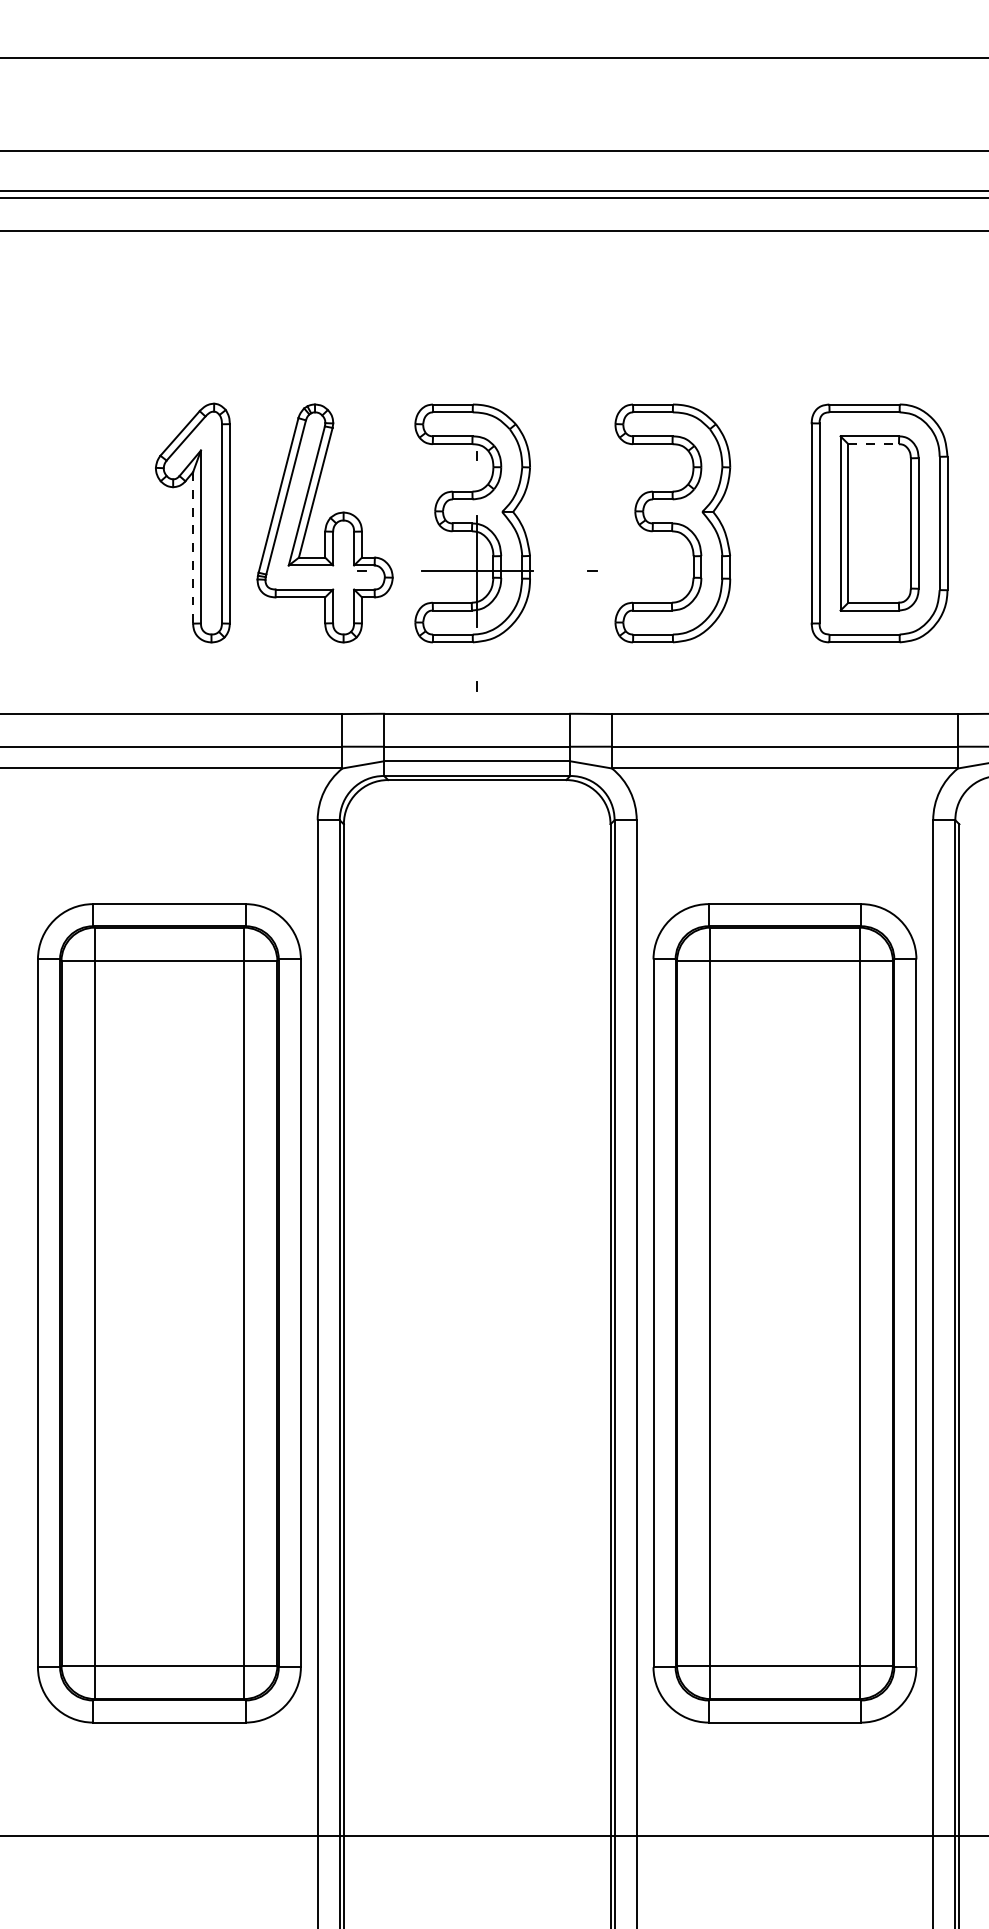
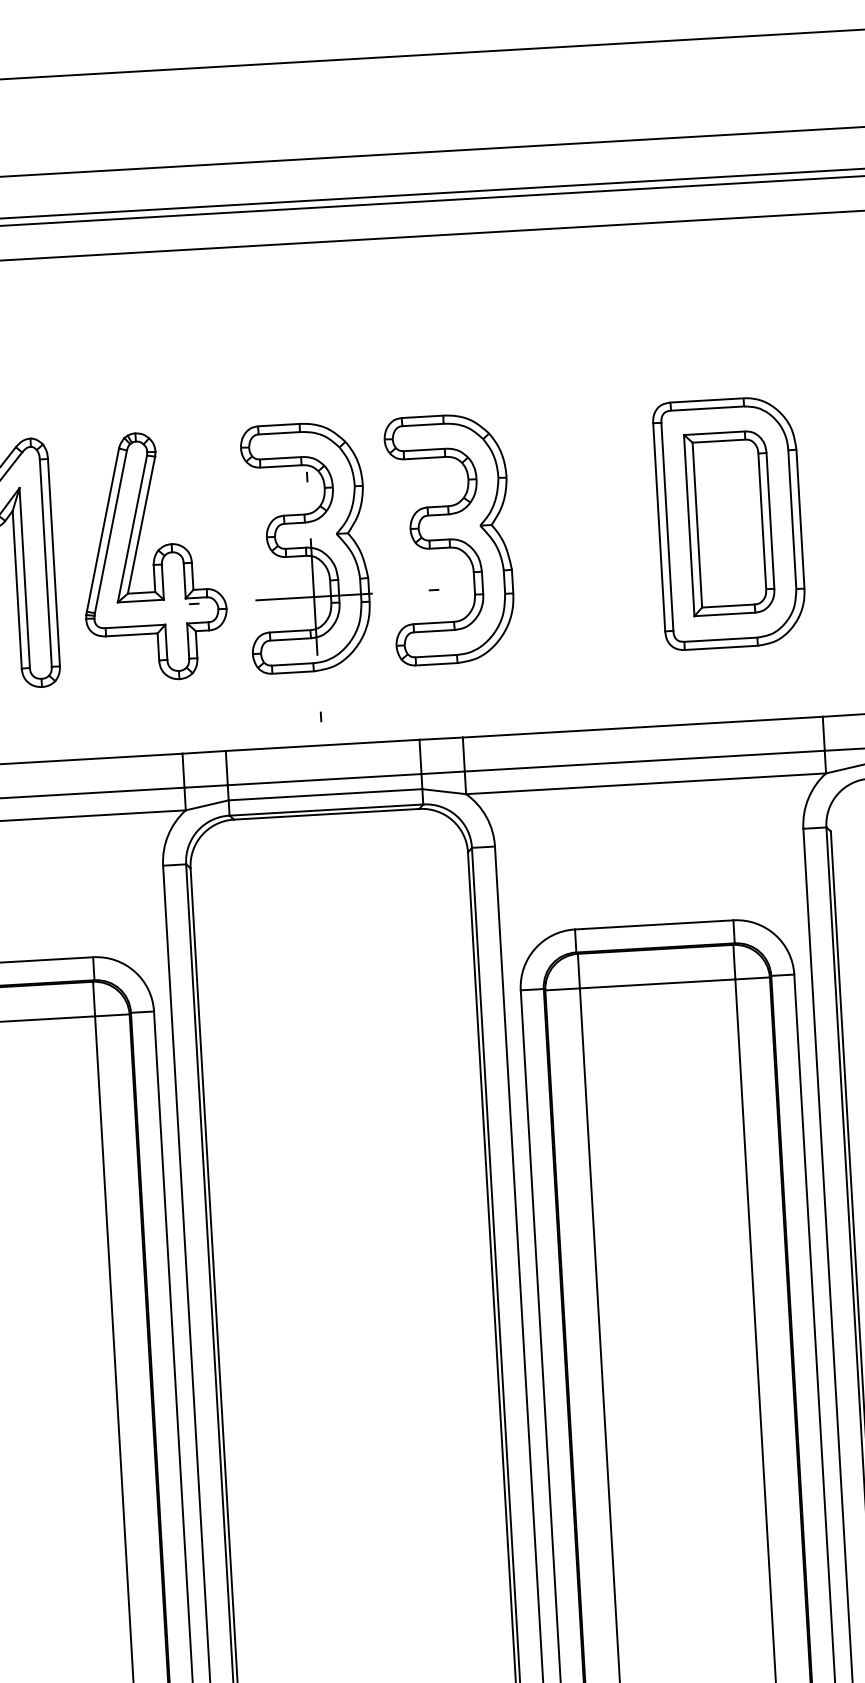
line: (874, 444) -> (719, 441), dashed -> solid
part: (672, 523) -> (449, 539), moved
line: (193, 547) -> (17, 589), dashed -> solid

